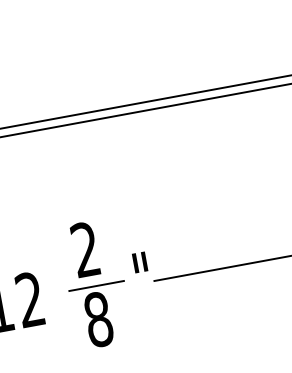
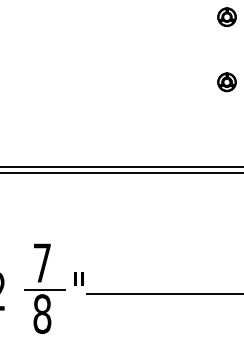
text: (84, 249) -> (41, 262), 2 -> 7

